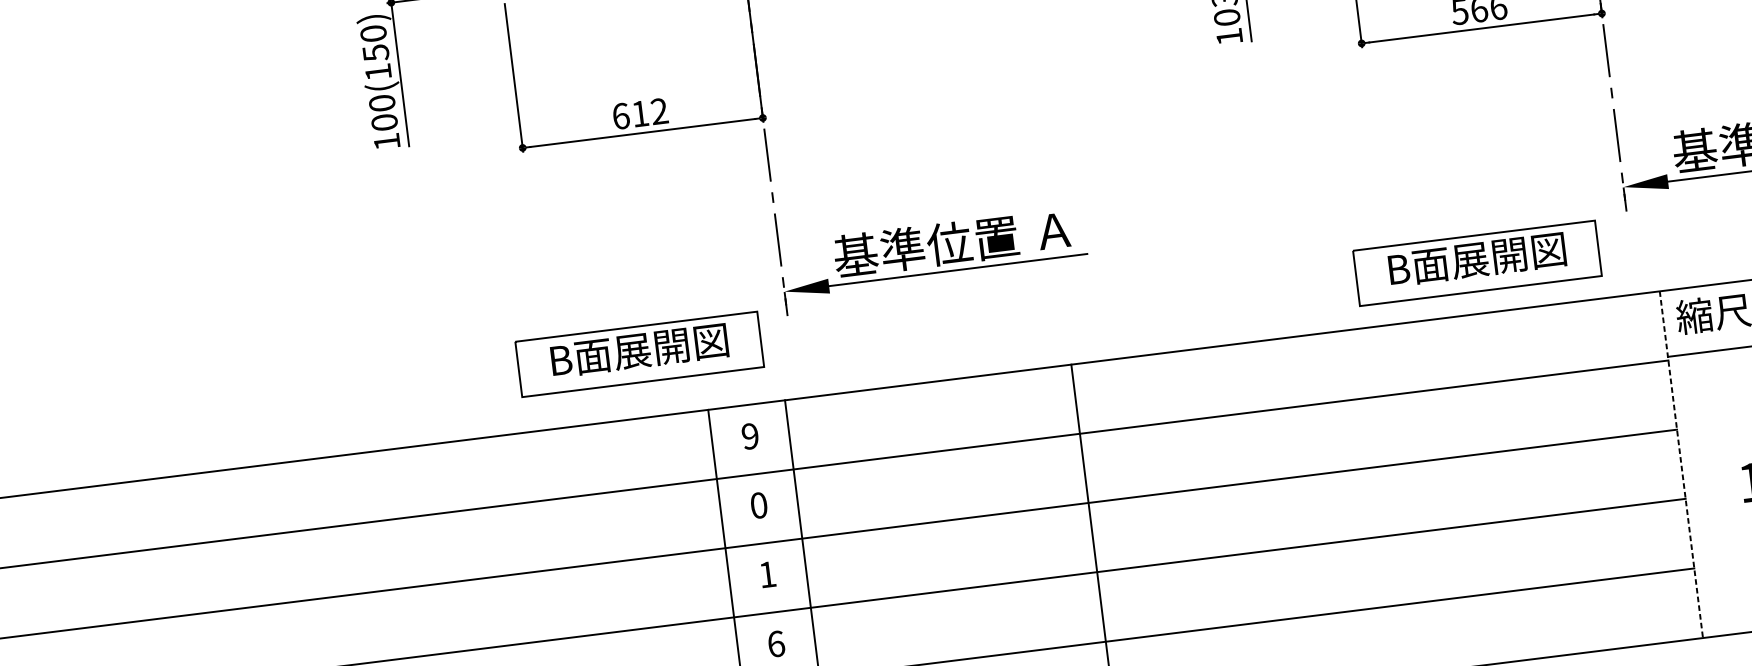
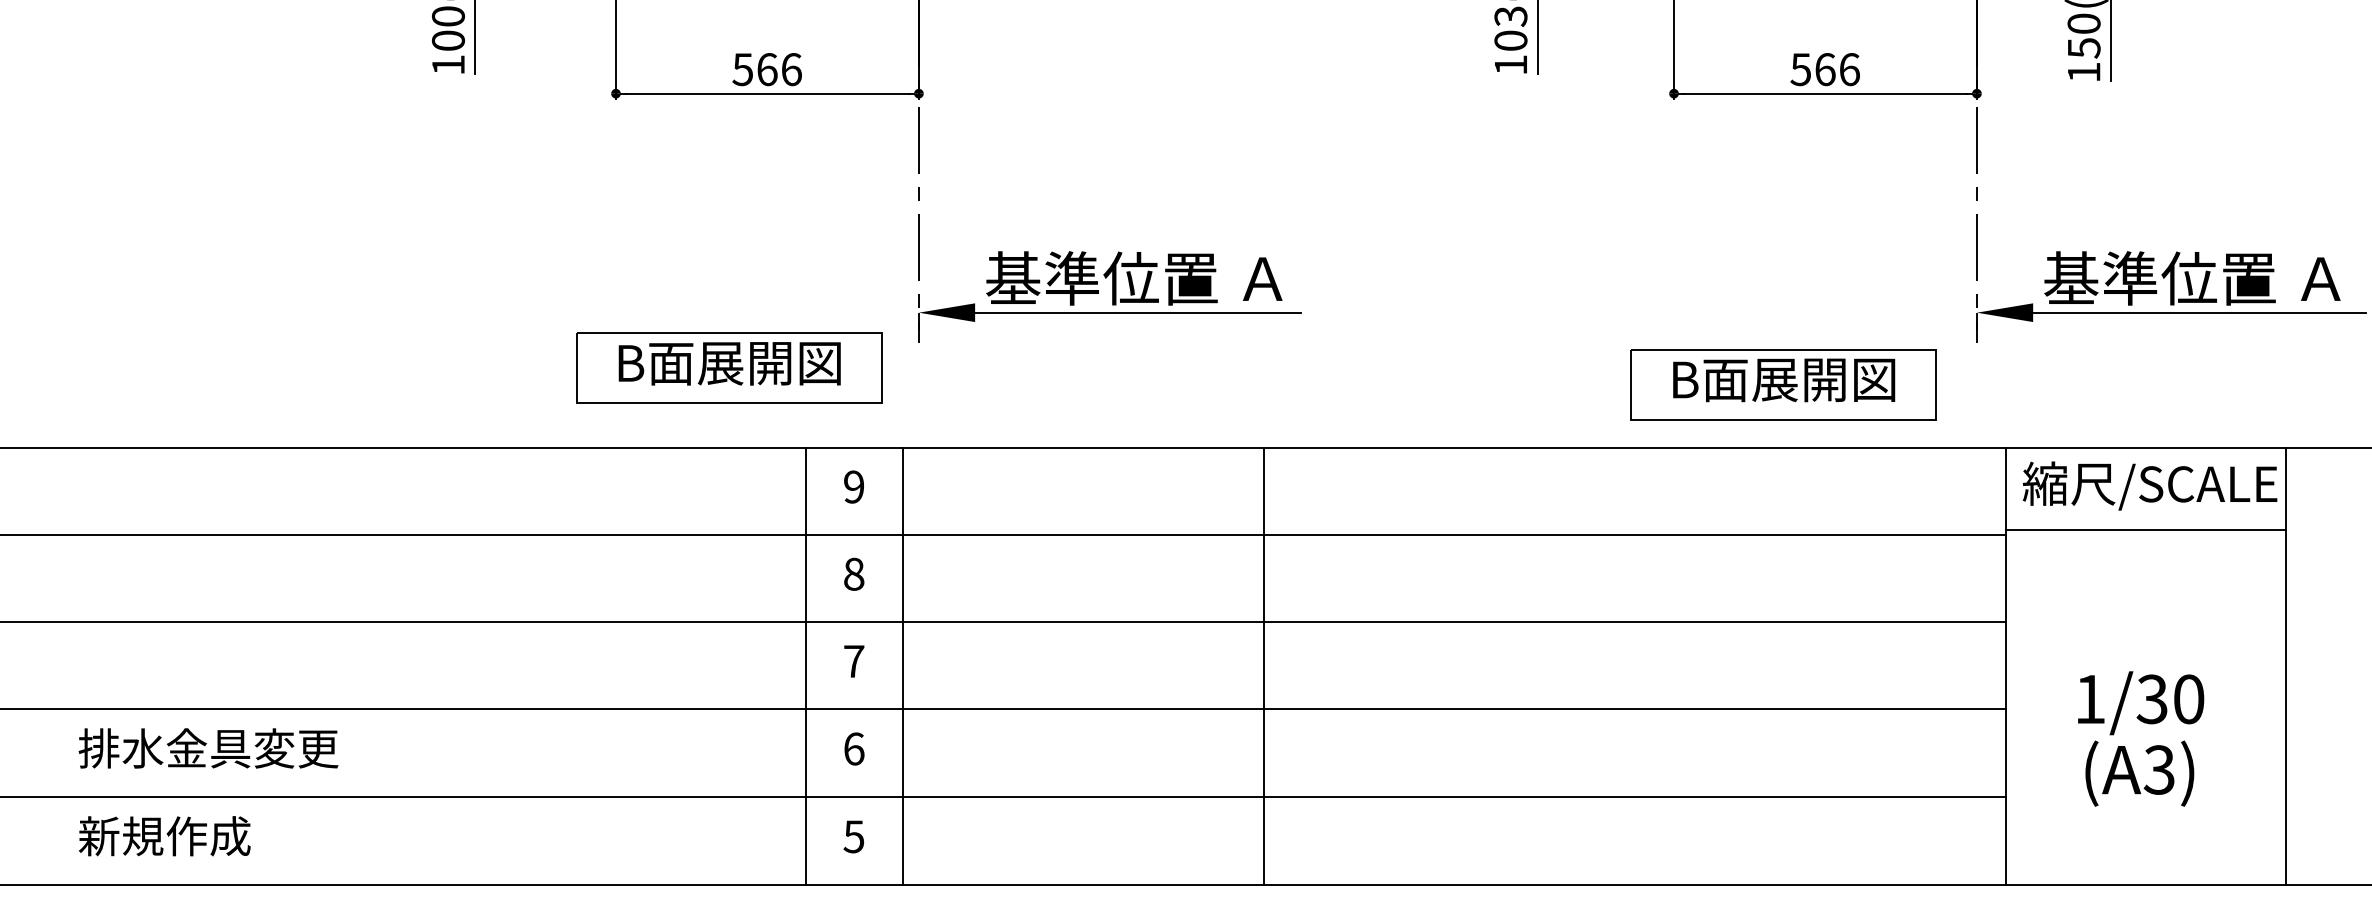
text: (639, 113) -> (766, 69), 612 -> 566
line: (1681, 464) -> (2005, 666), dashed -> solid
text: (759, 504) -> (854, 573), 0 -> 8
text: (767, 574) -> (854, 661), 1 -> 7

